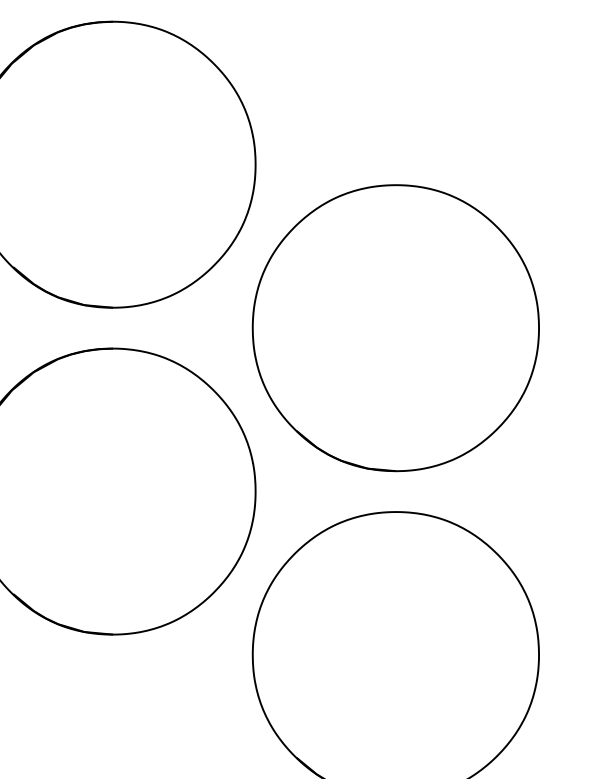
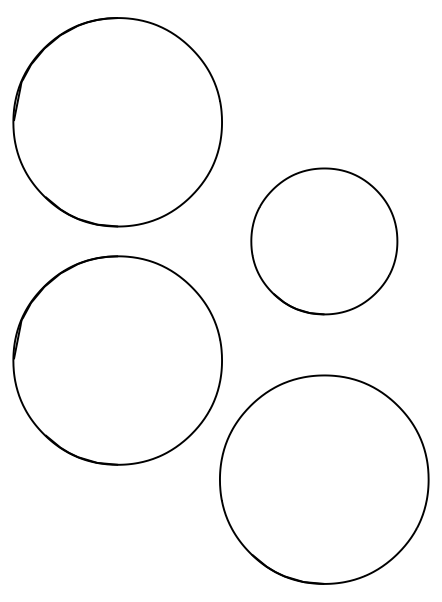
part: (396, 328) -> (324, 241), size x0.7

